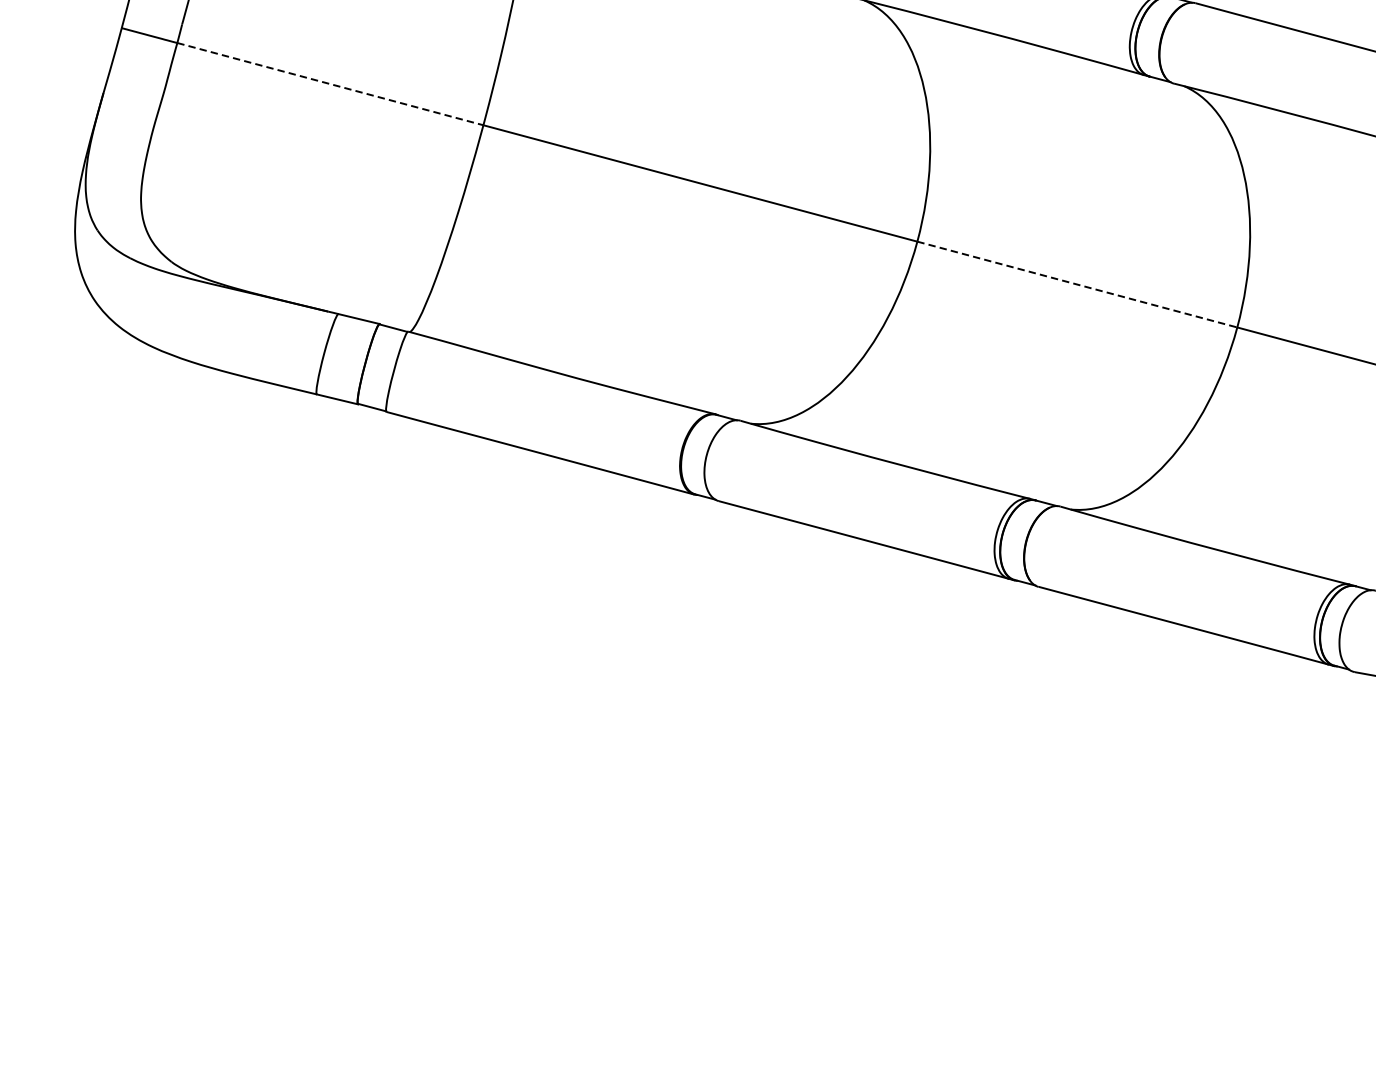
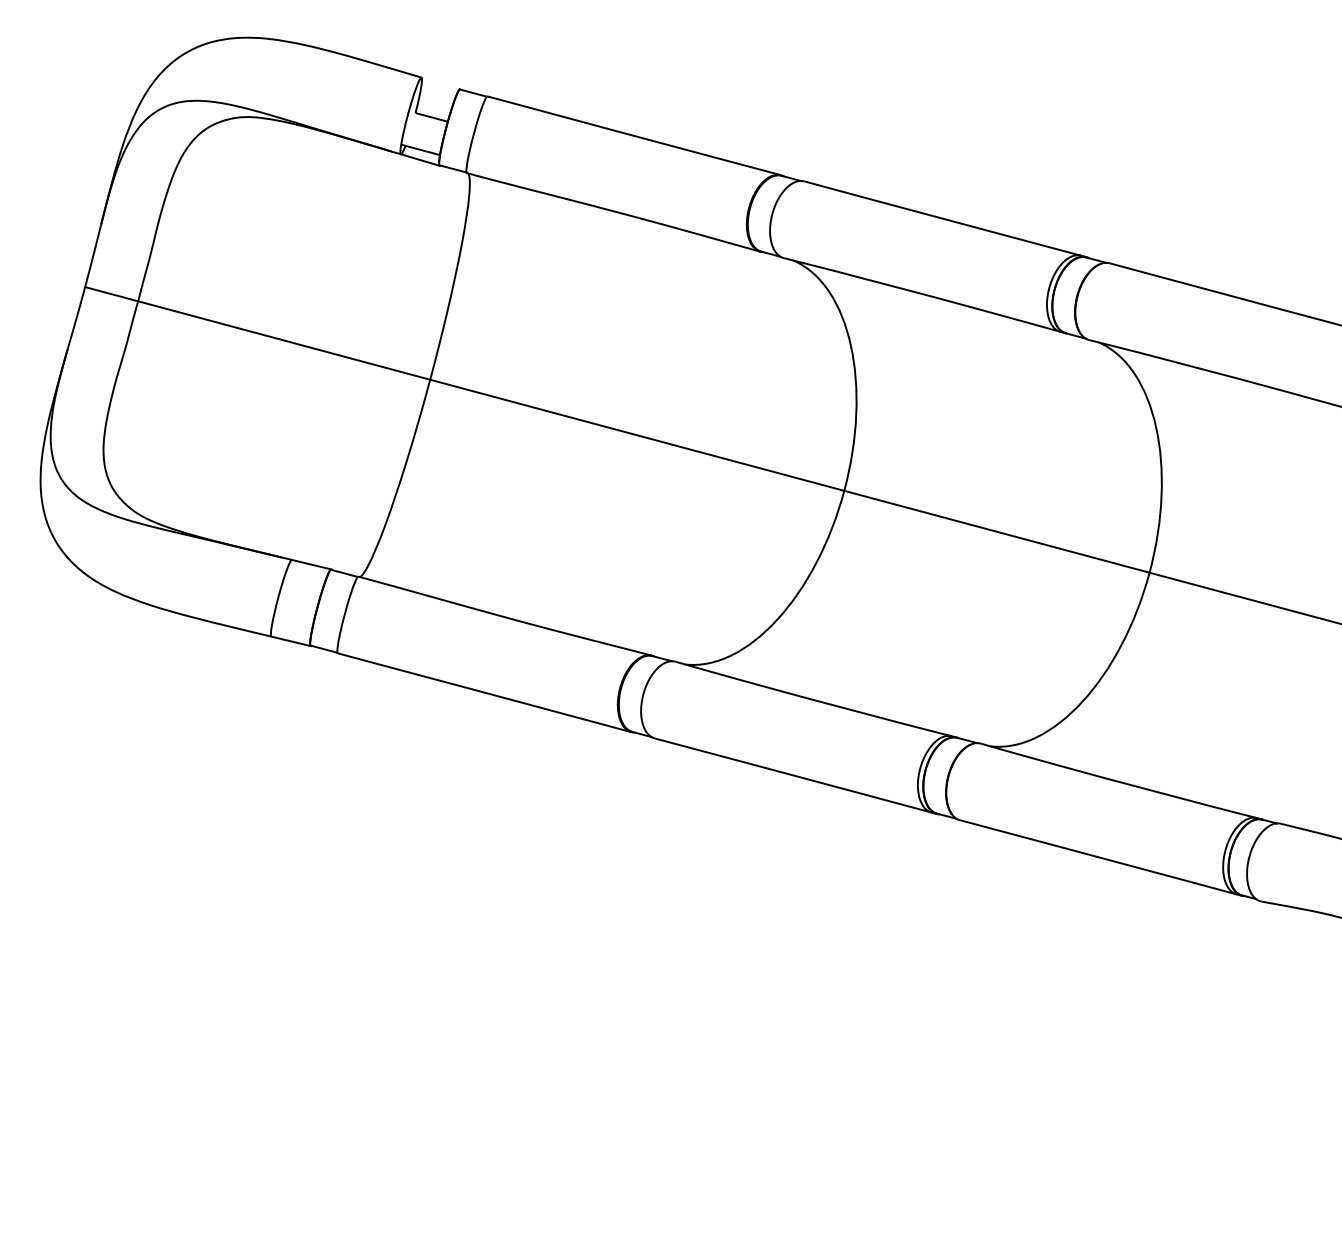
line: (330, 84) -> (284, 340), dashed -> solid
line: (1077, 284) -> (997, 531), dashed -> solid

